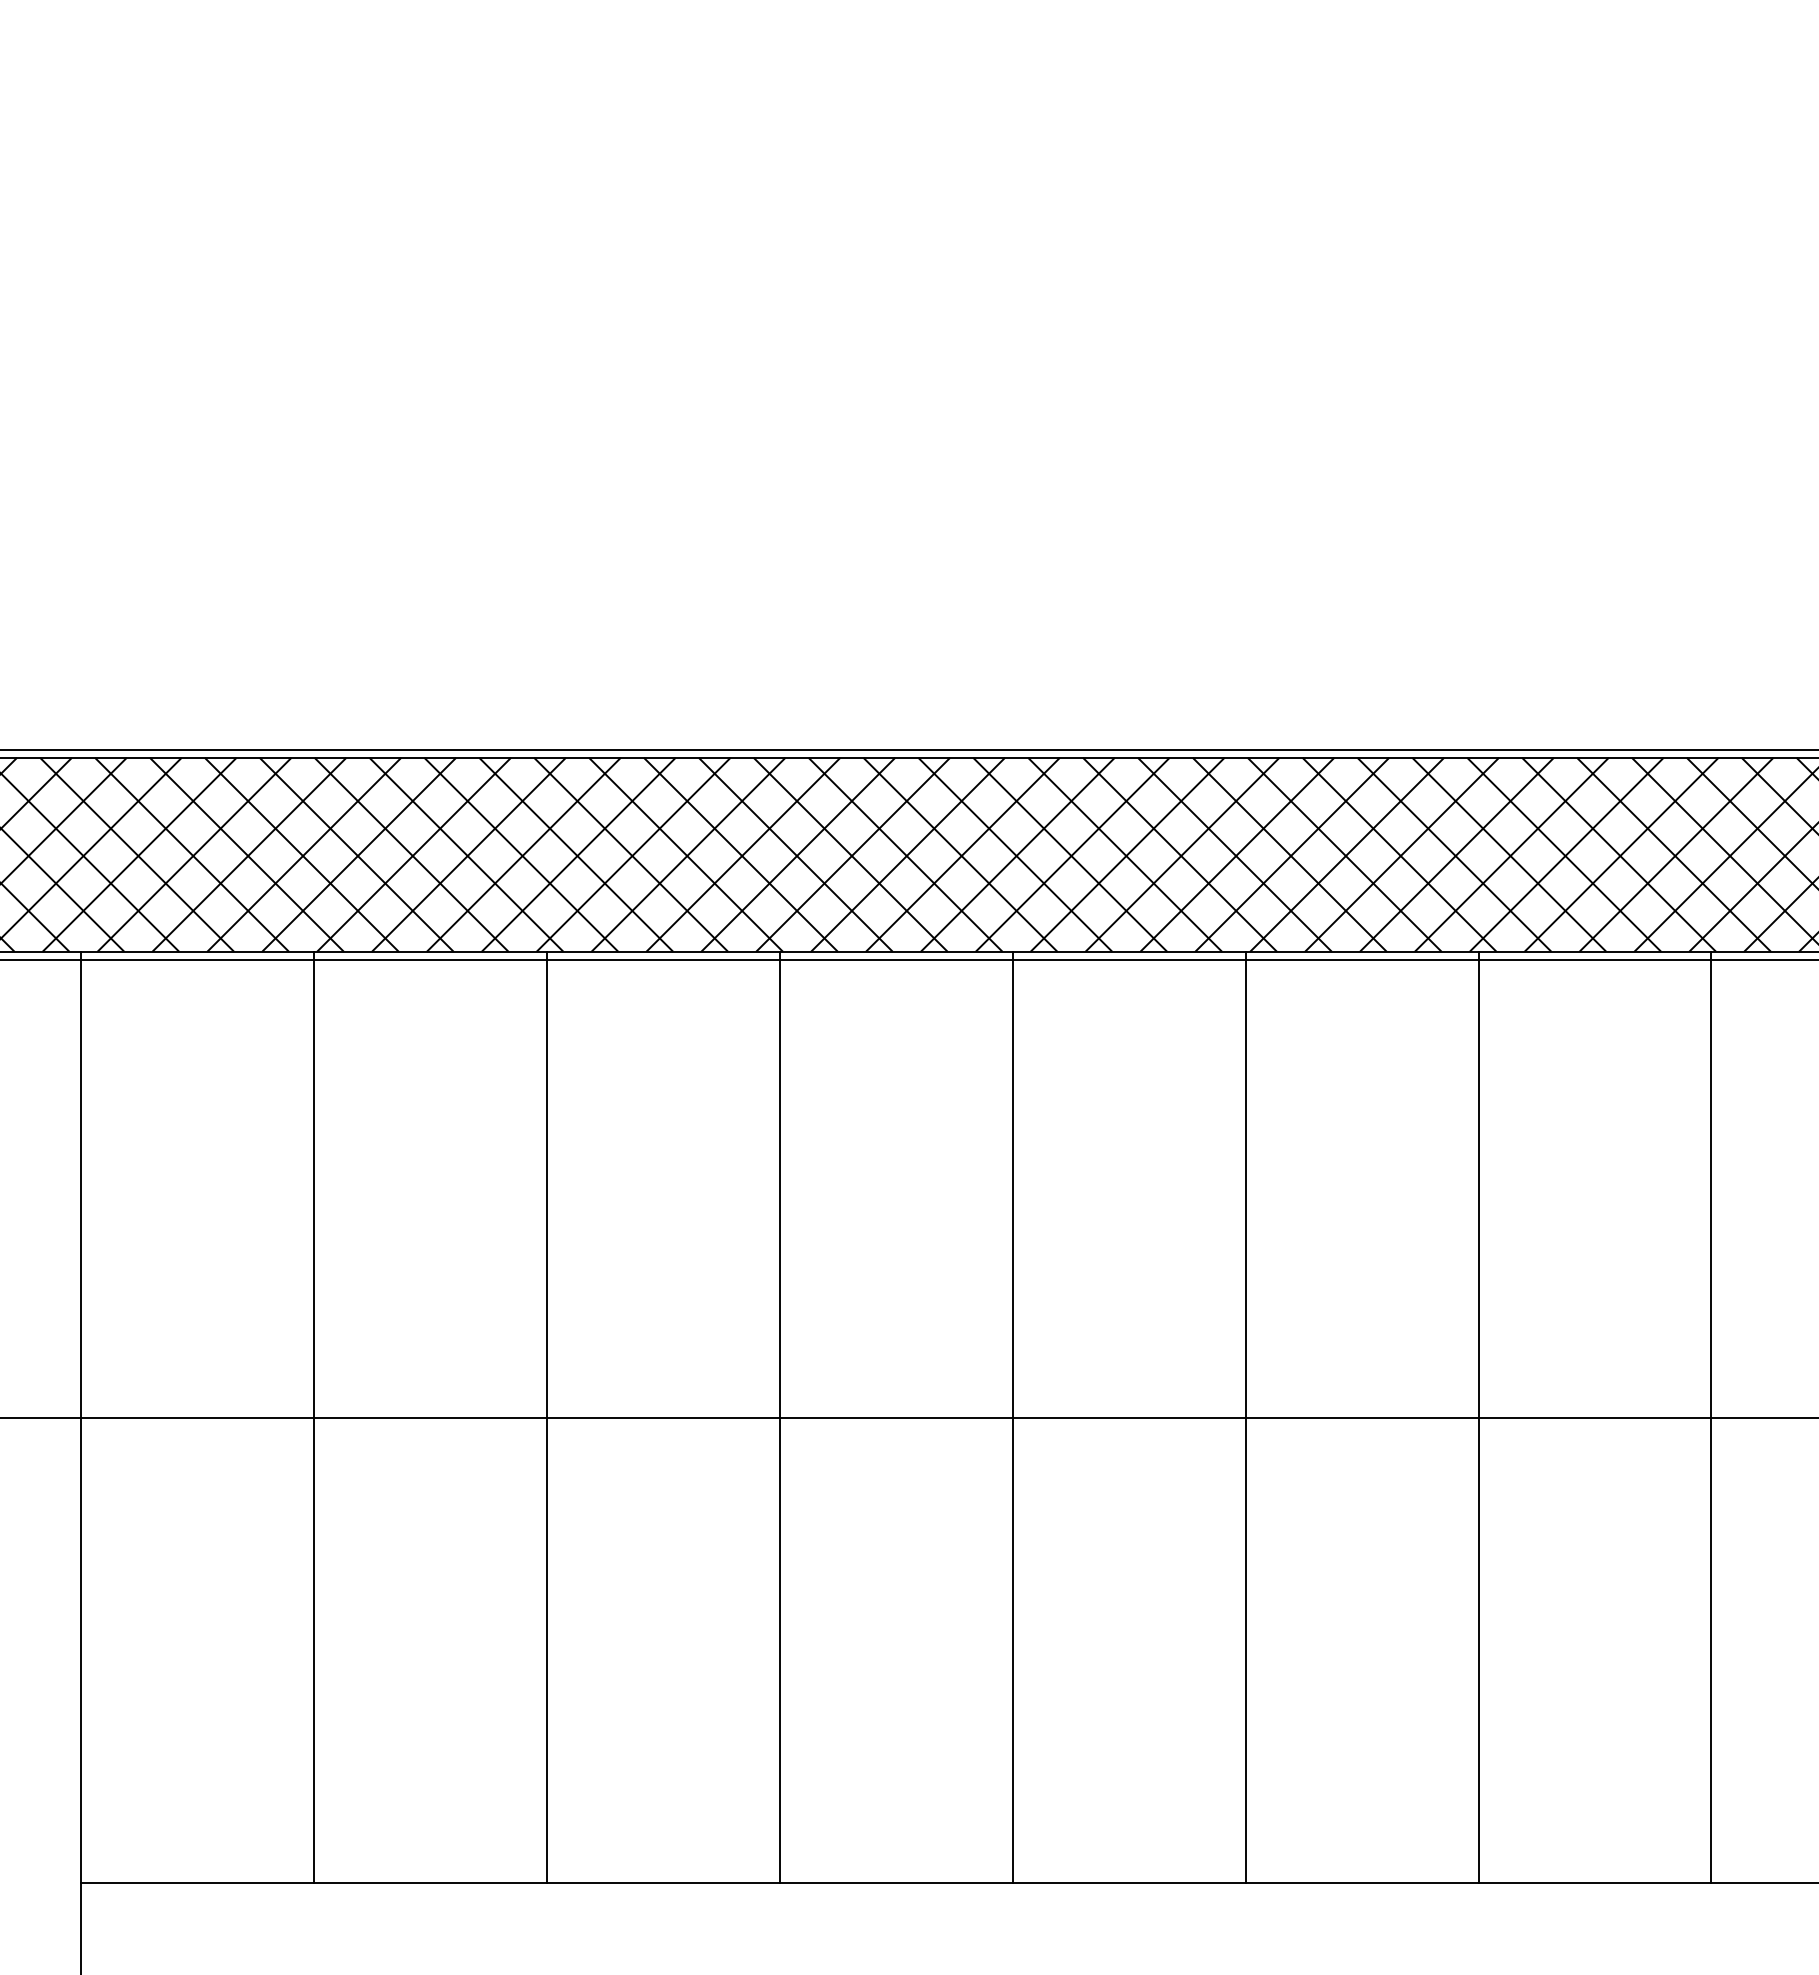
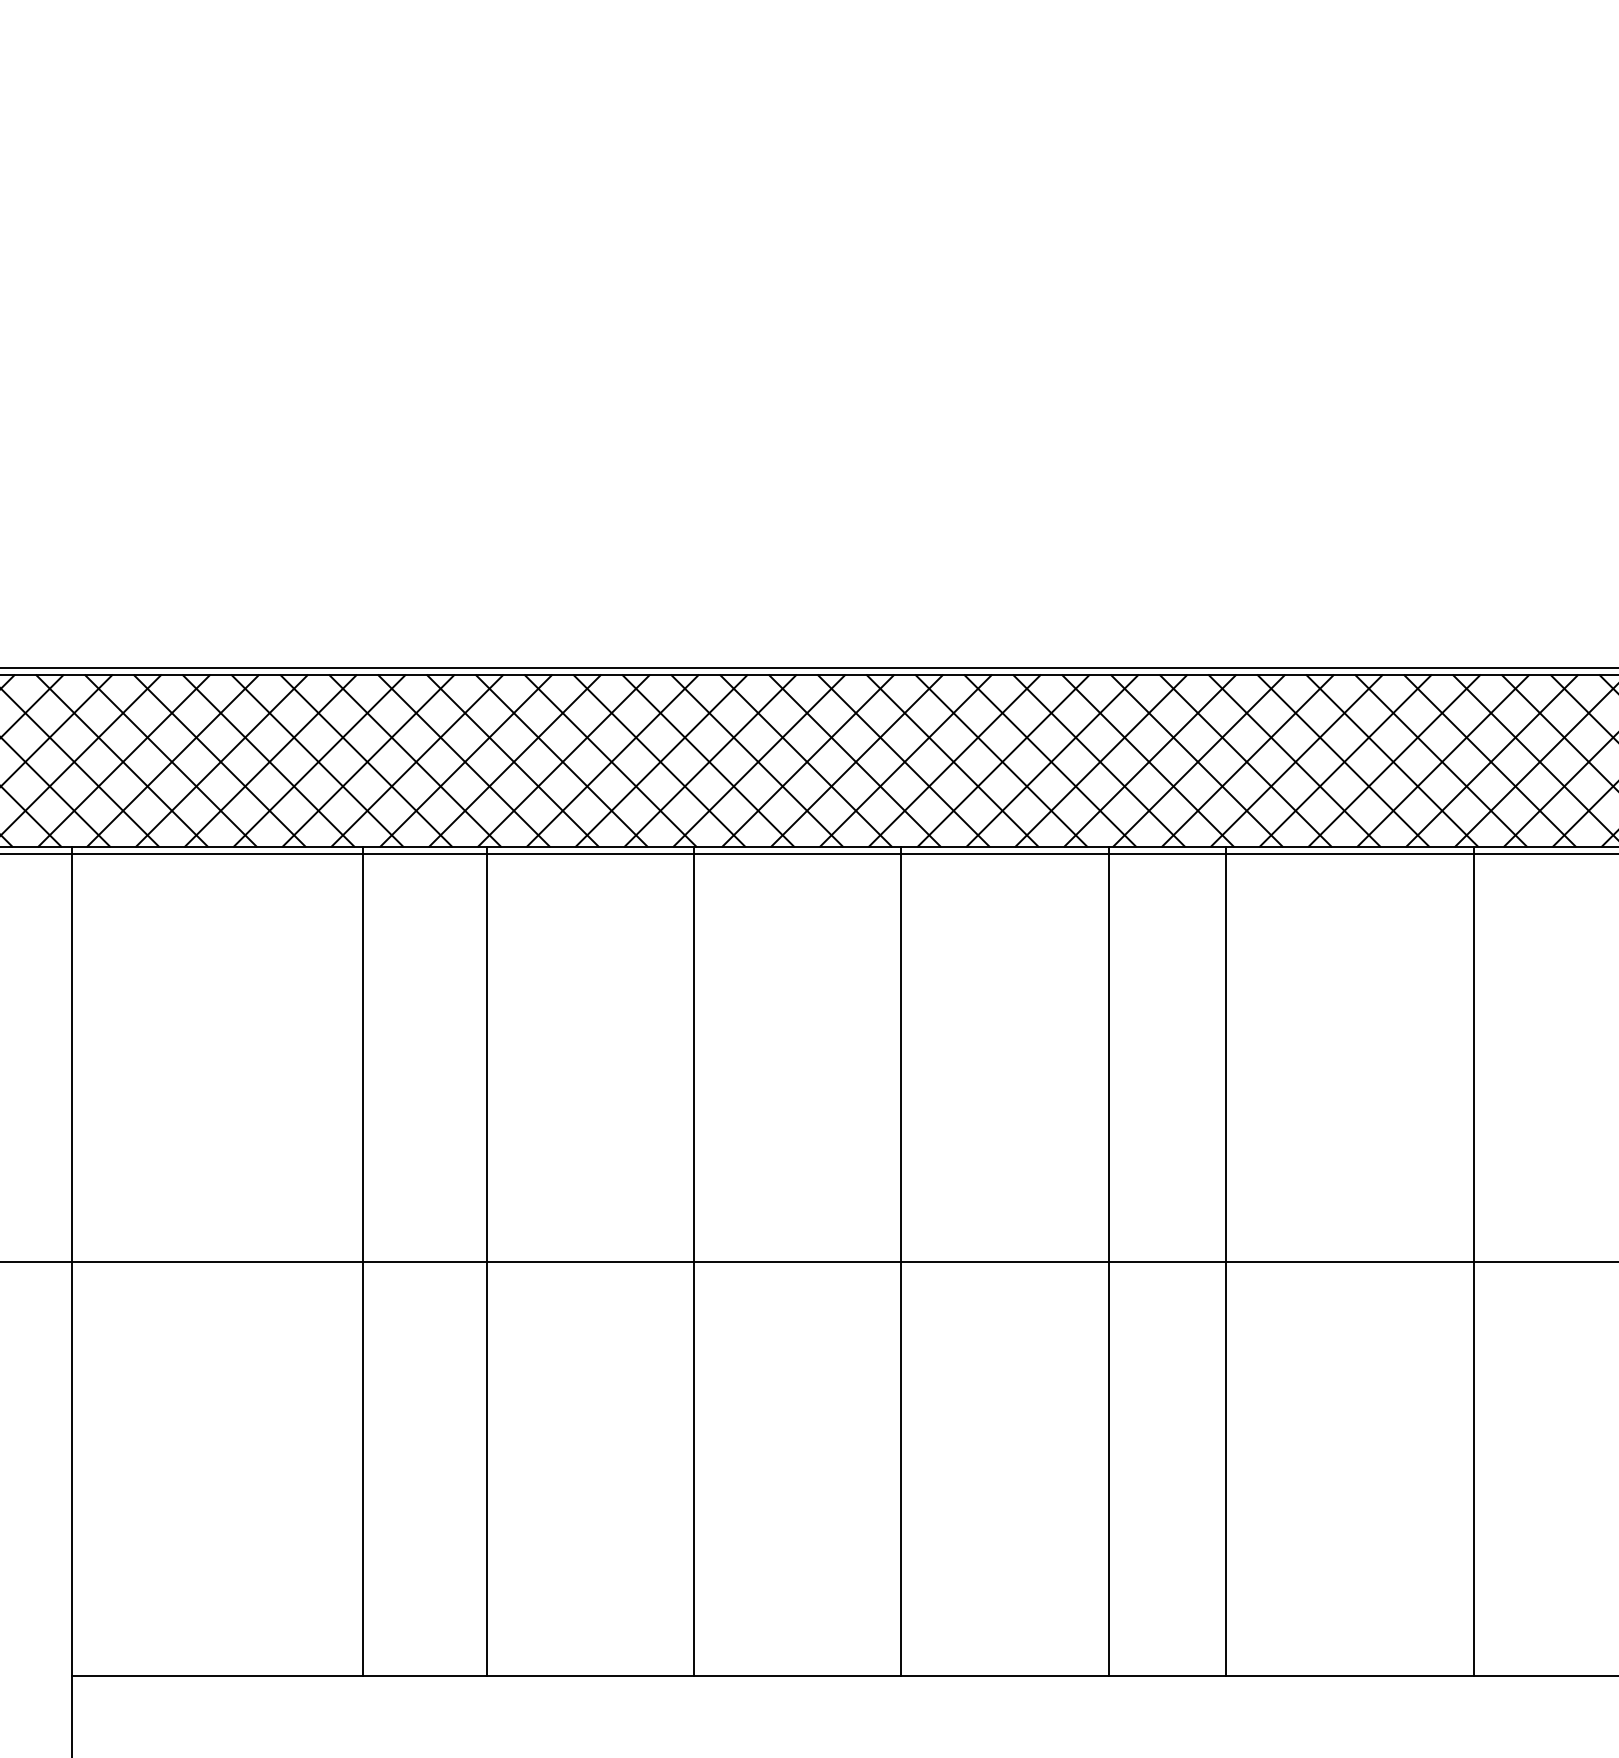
line: (314, 1417) -> (363, 1261), moved
line: (1478, 1417) -> (1226, 1261), moved
line: (1711, 1417) -> (1474, 1261), moved

